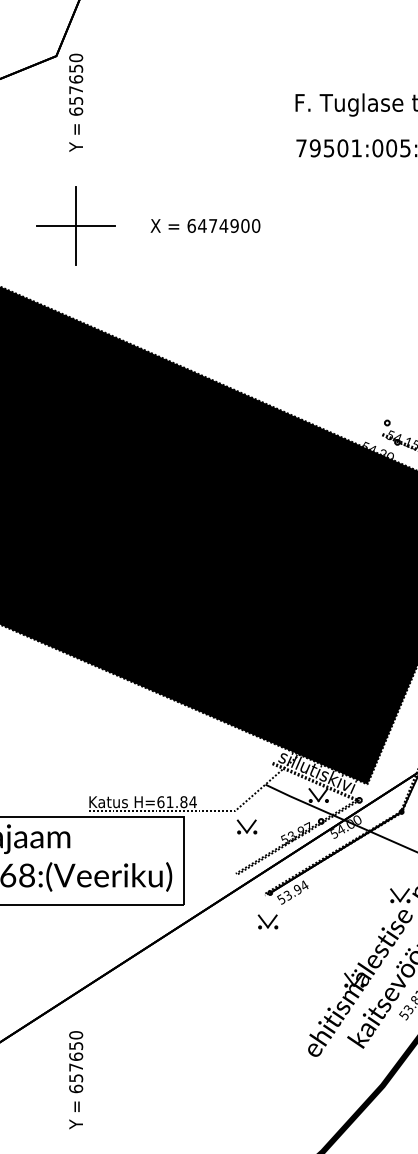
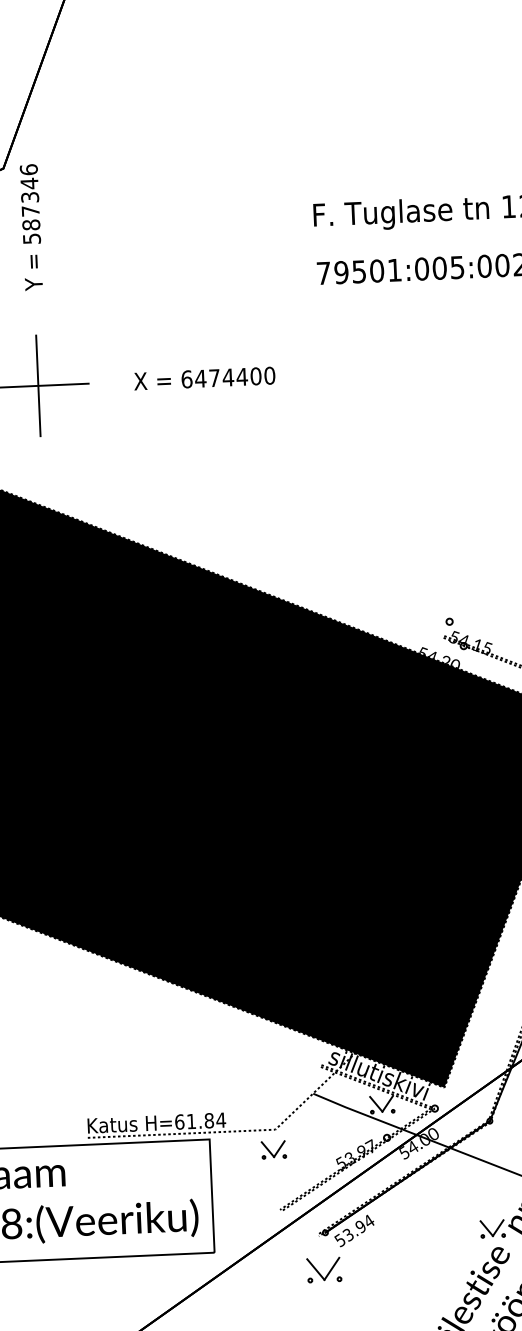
text: (76, 84) -> (30, 203), 657650 -> 587346
text: (234, 225) -> (241, 376), 6474900 -> 6474400
part: (246, 826) -> (273, 1149), moved
part: (267, 921) -> (323, 1269), size x1.4

